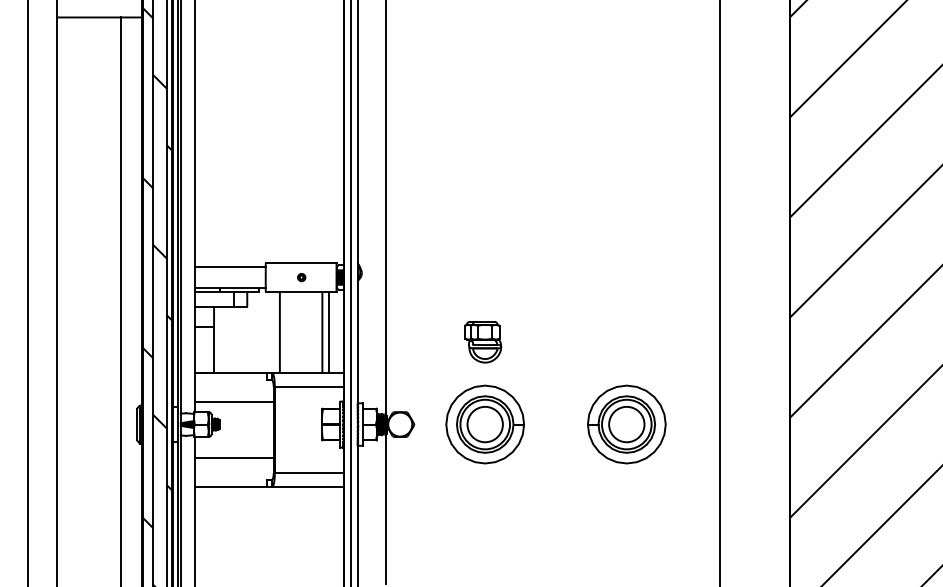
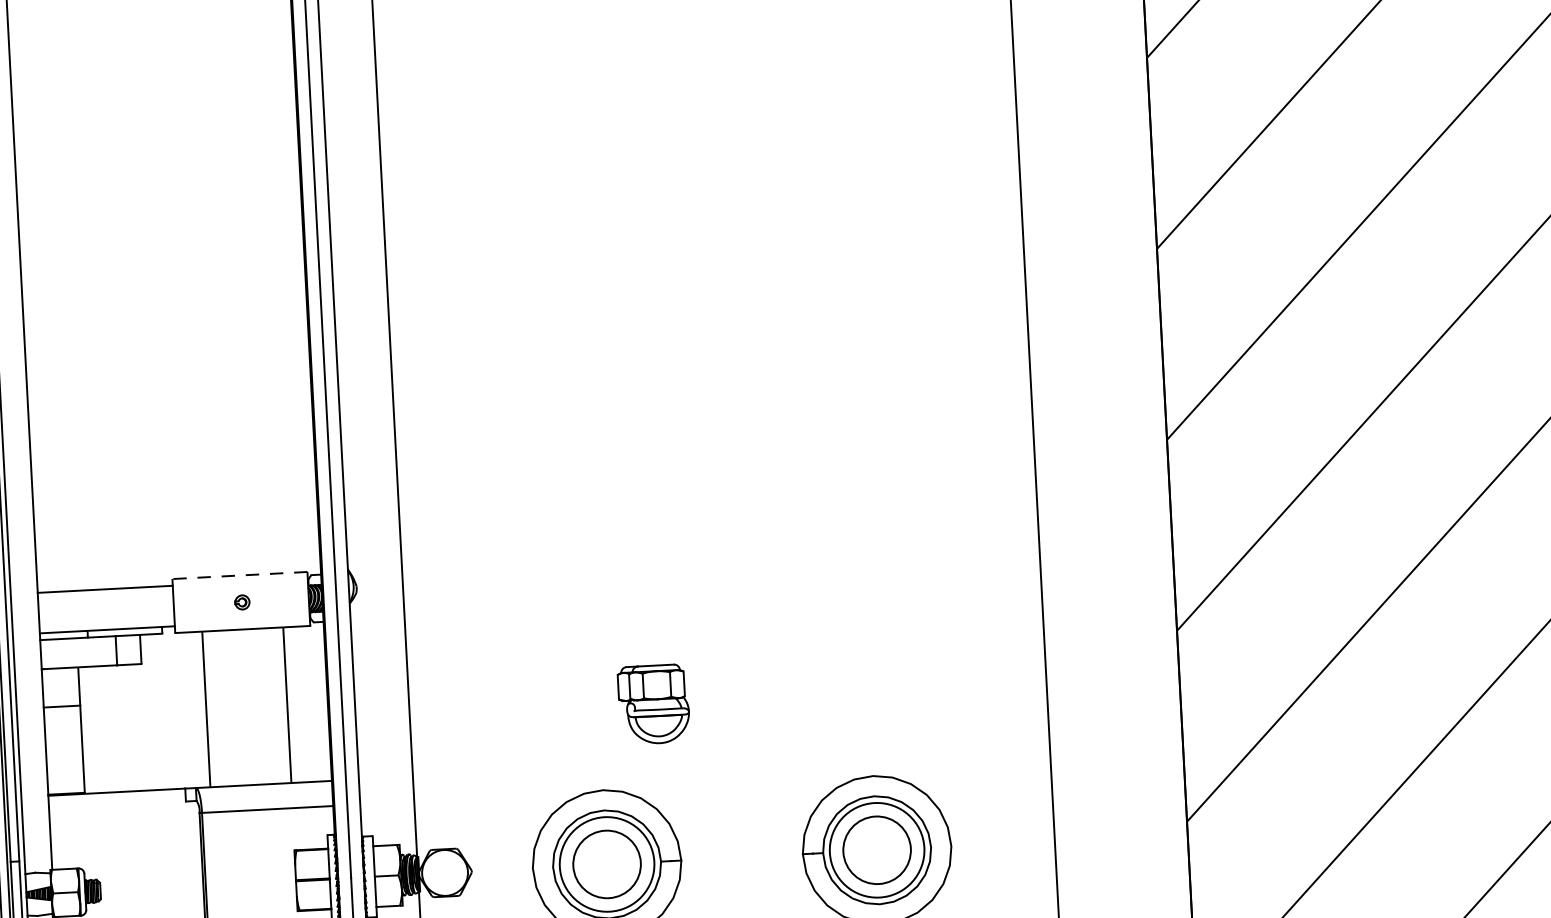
line: (300, 263) -> (238, 575), solid -> dashed
line: (329, 332) -> (300, 704), removed
part: (483, 342) -> (654, 705), moved
line: (233, 401) -> (124, 845), removed

